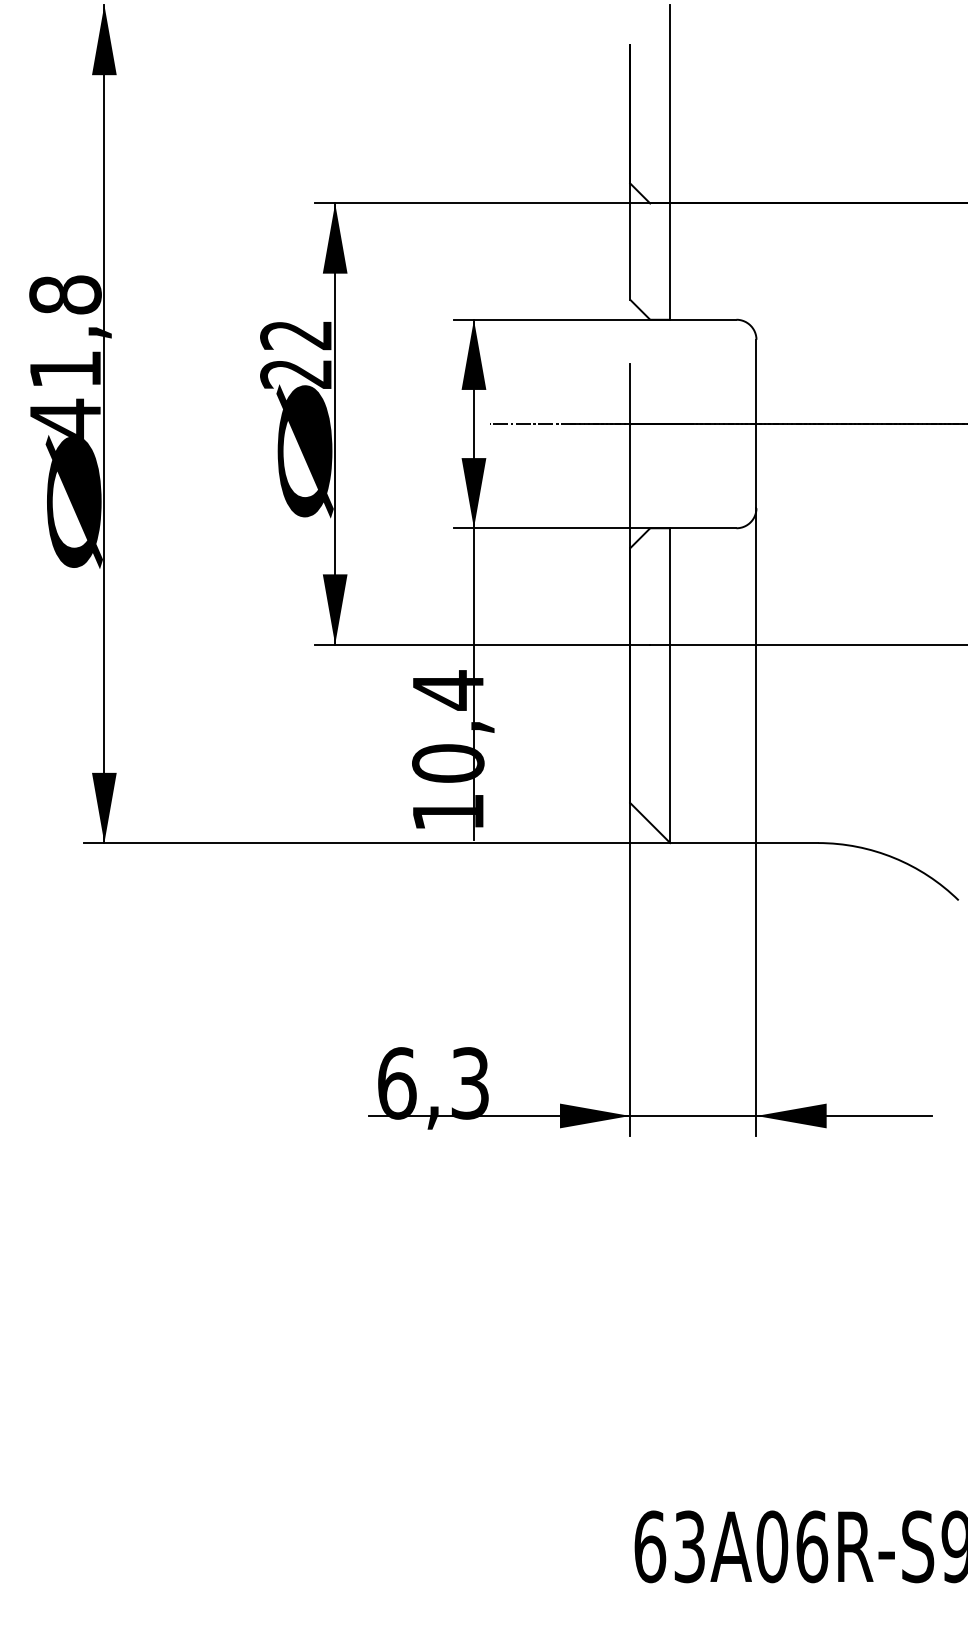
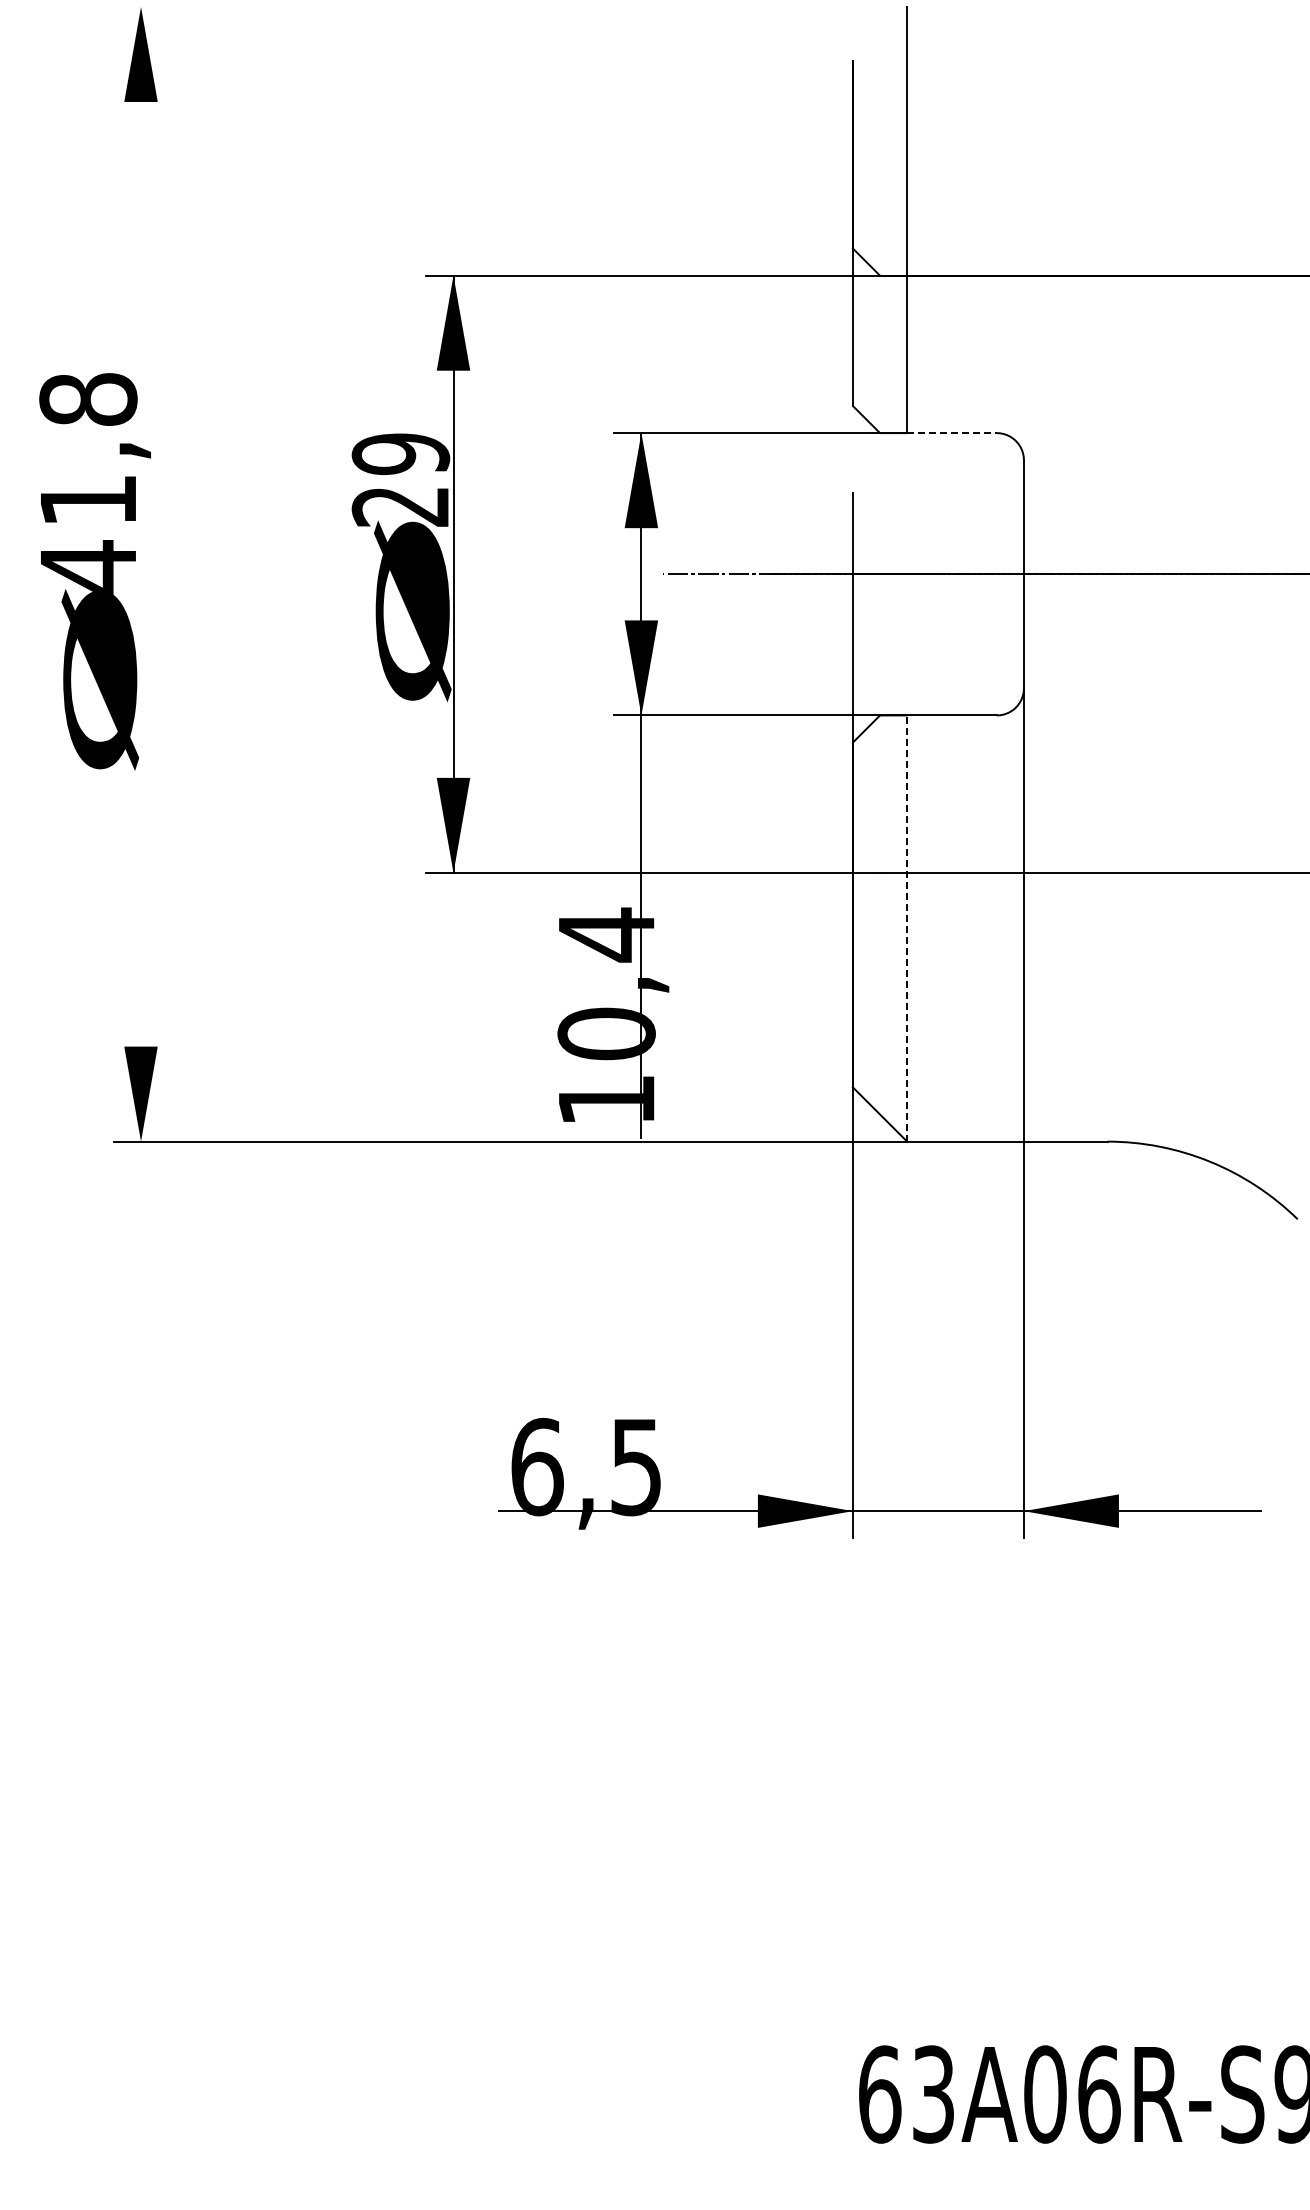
line: (702, 320) -> (951, 433), solid -> dashed
text: (296, 335) -> (400, 454), 22 -> 29
line: (104, 423) -> (141, 573), removed
line: (670, 685) -> (907, 928), solid -> dashed
text: (470, 1083) -> (636, 1466), 6,3 -> 6,5

